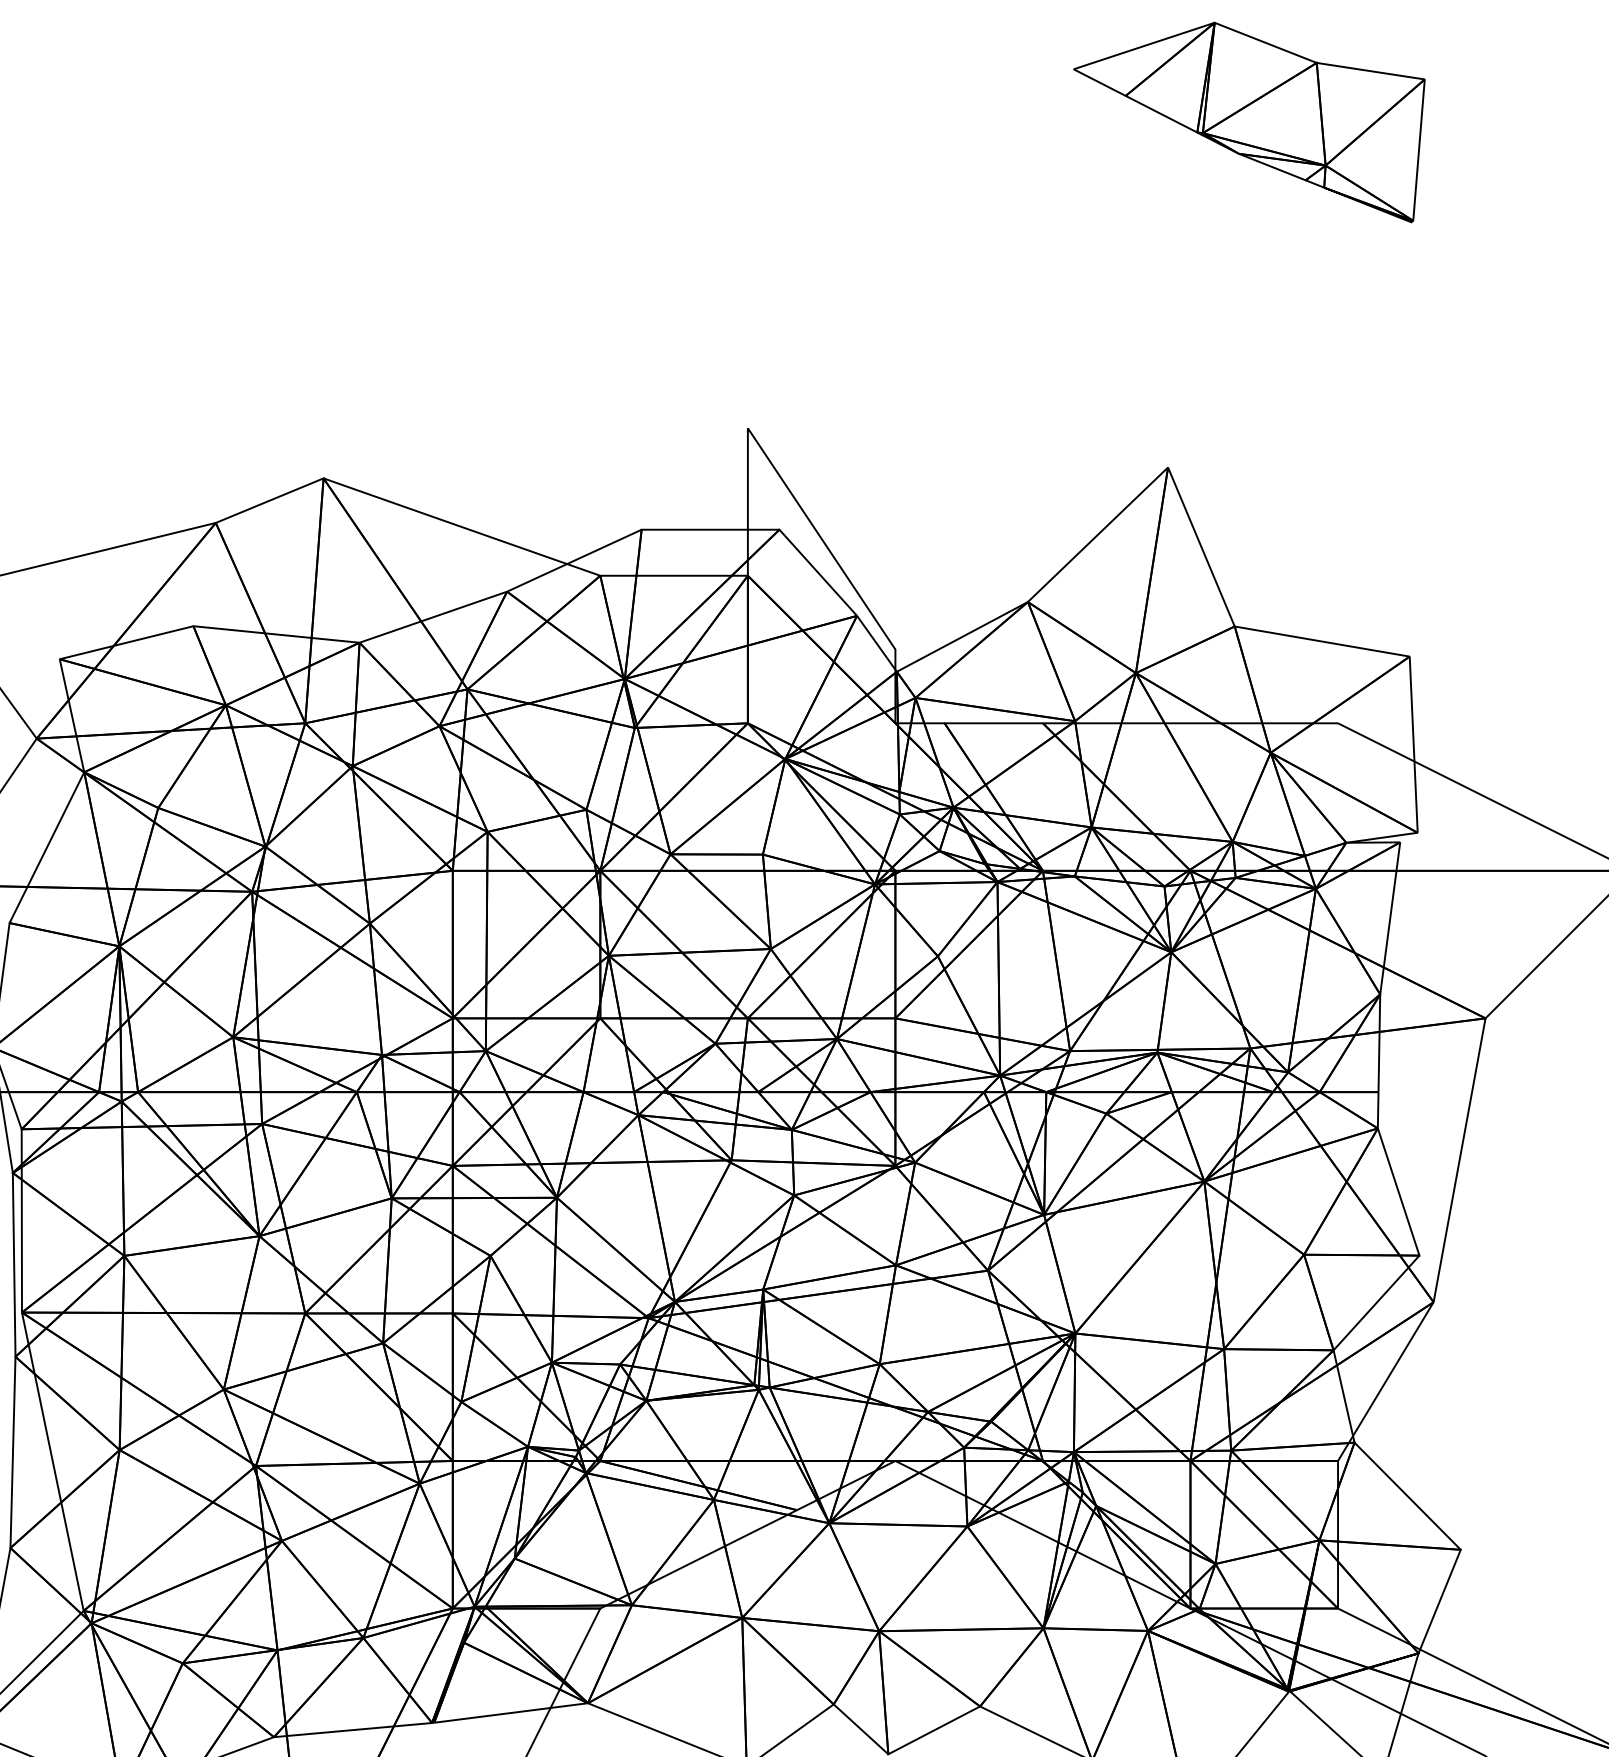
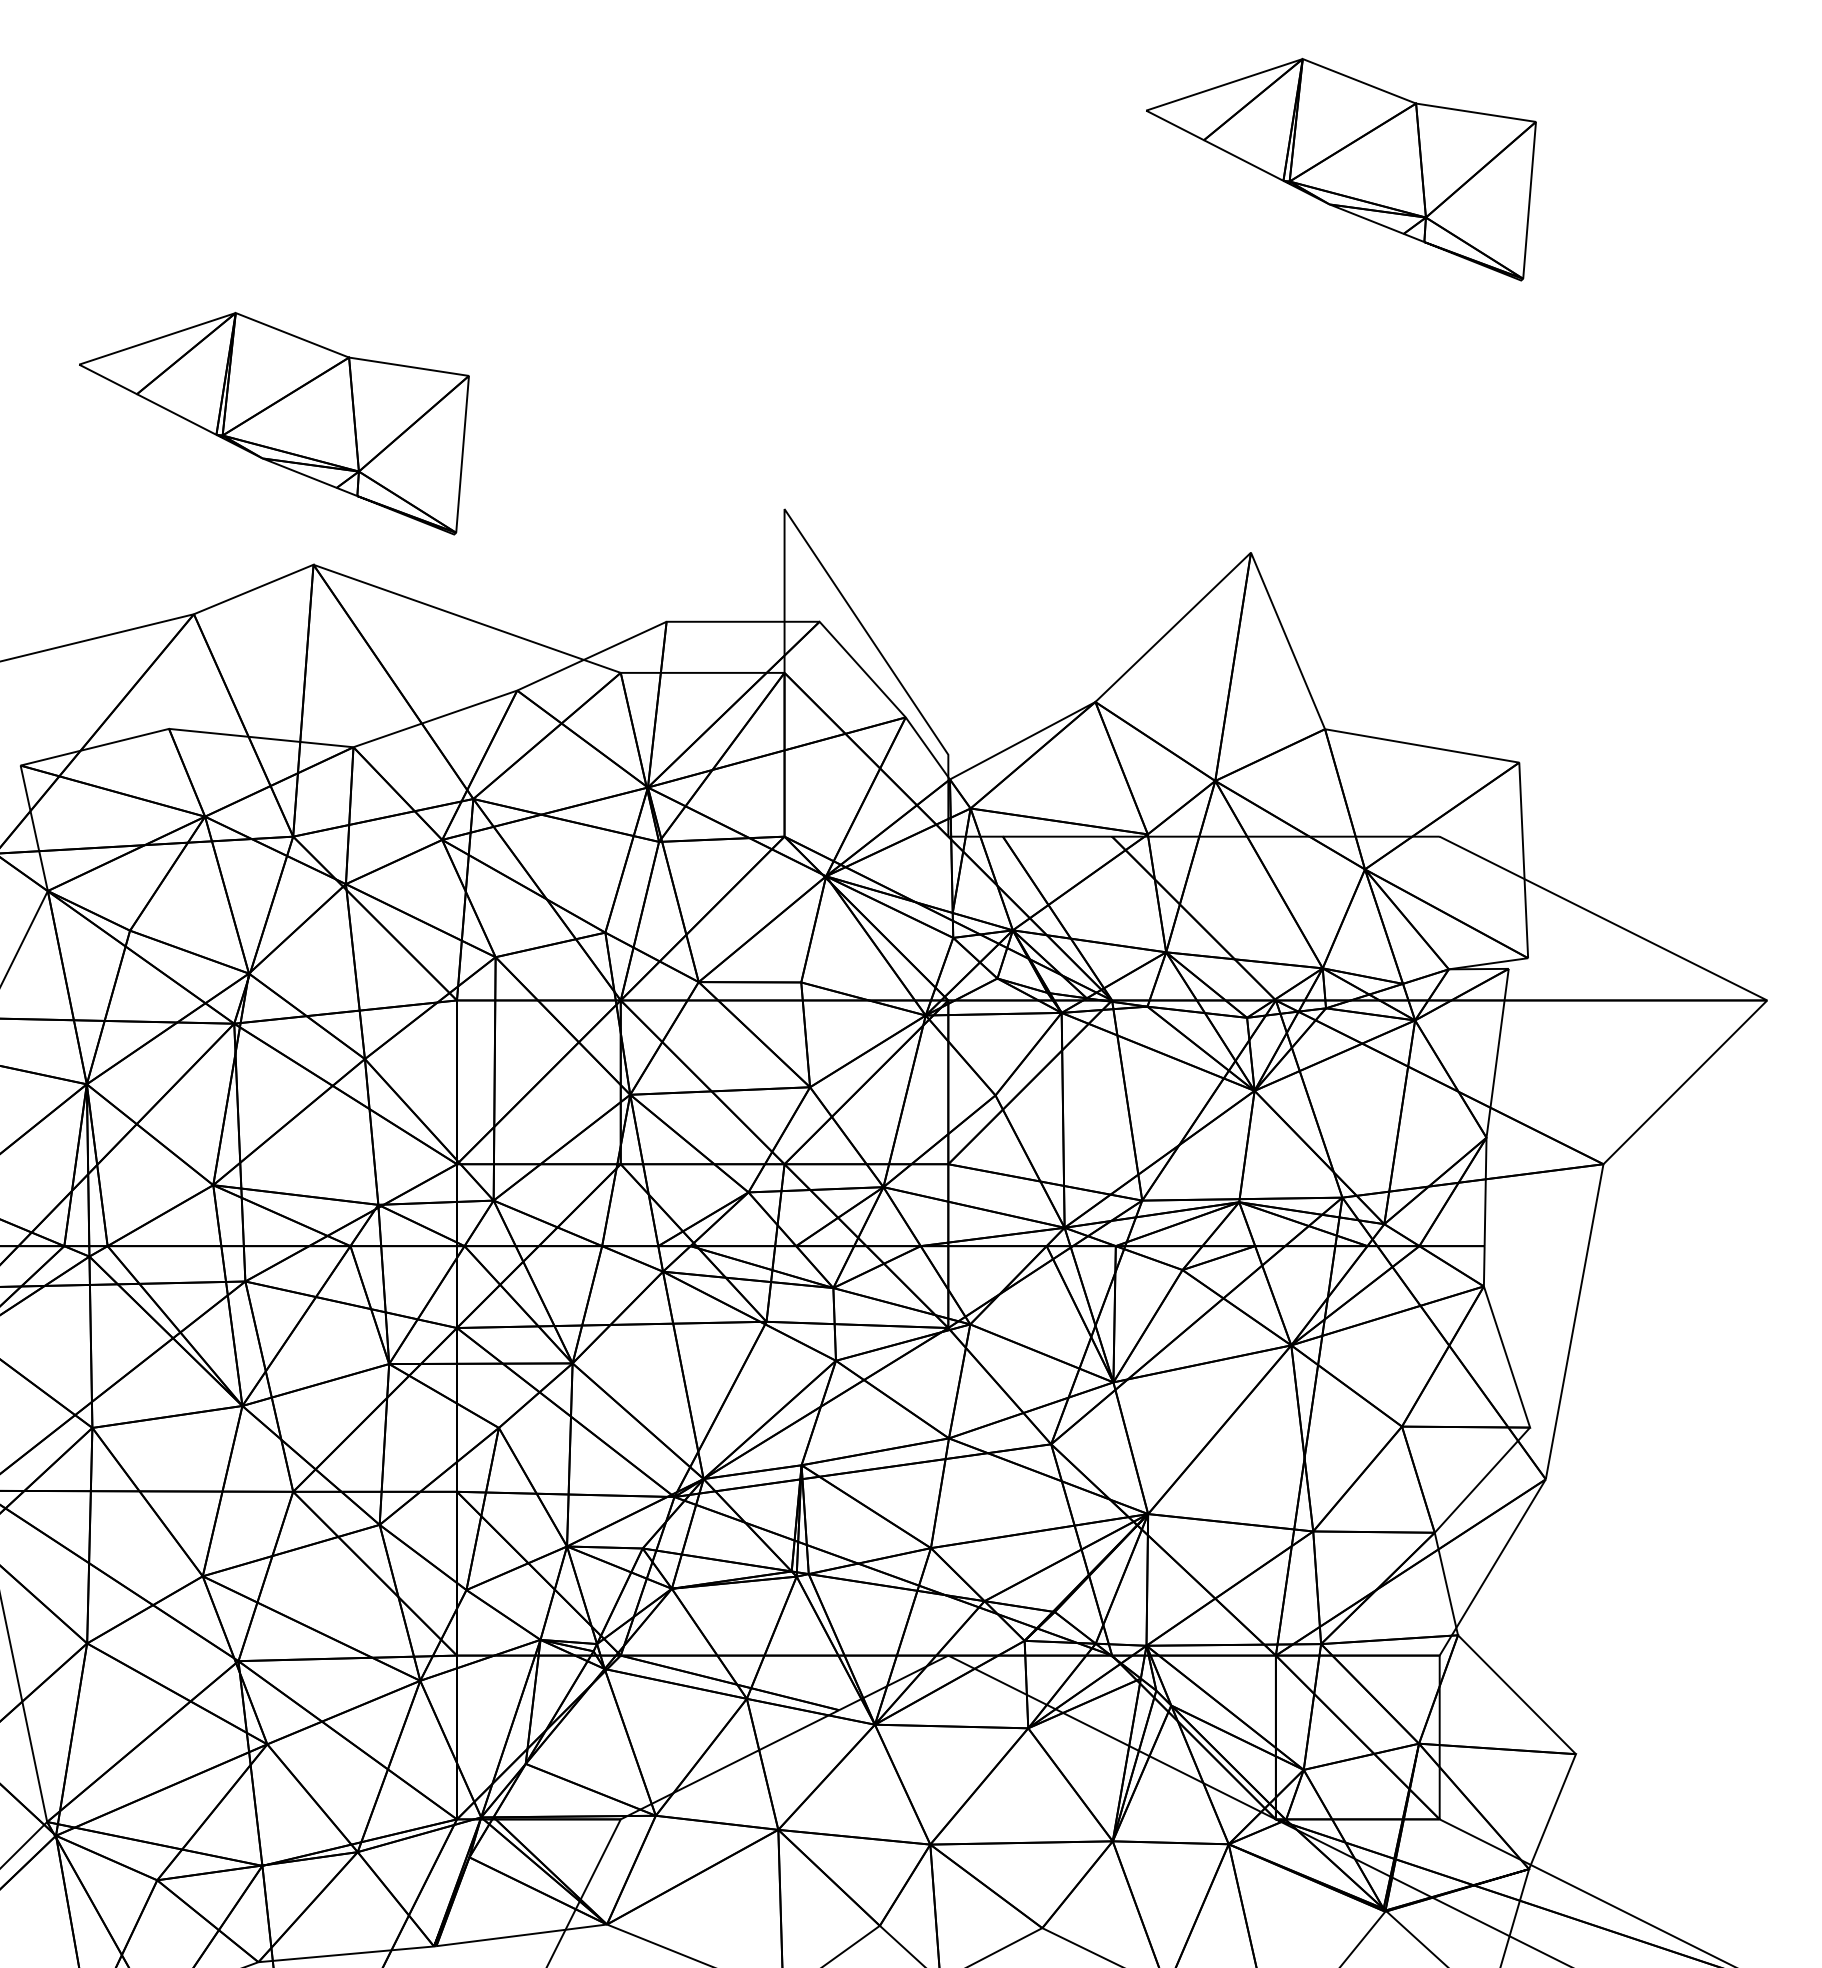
part: (288, 351) -> (274, 423), added

